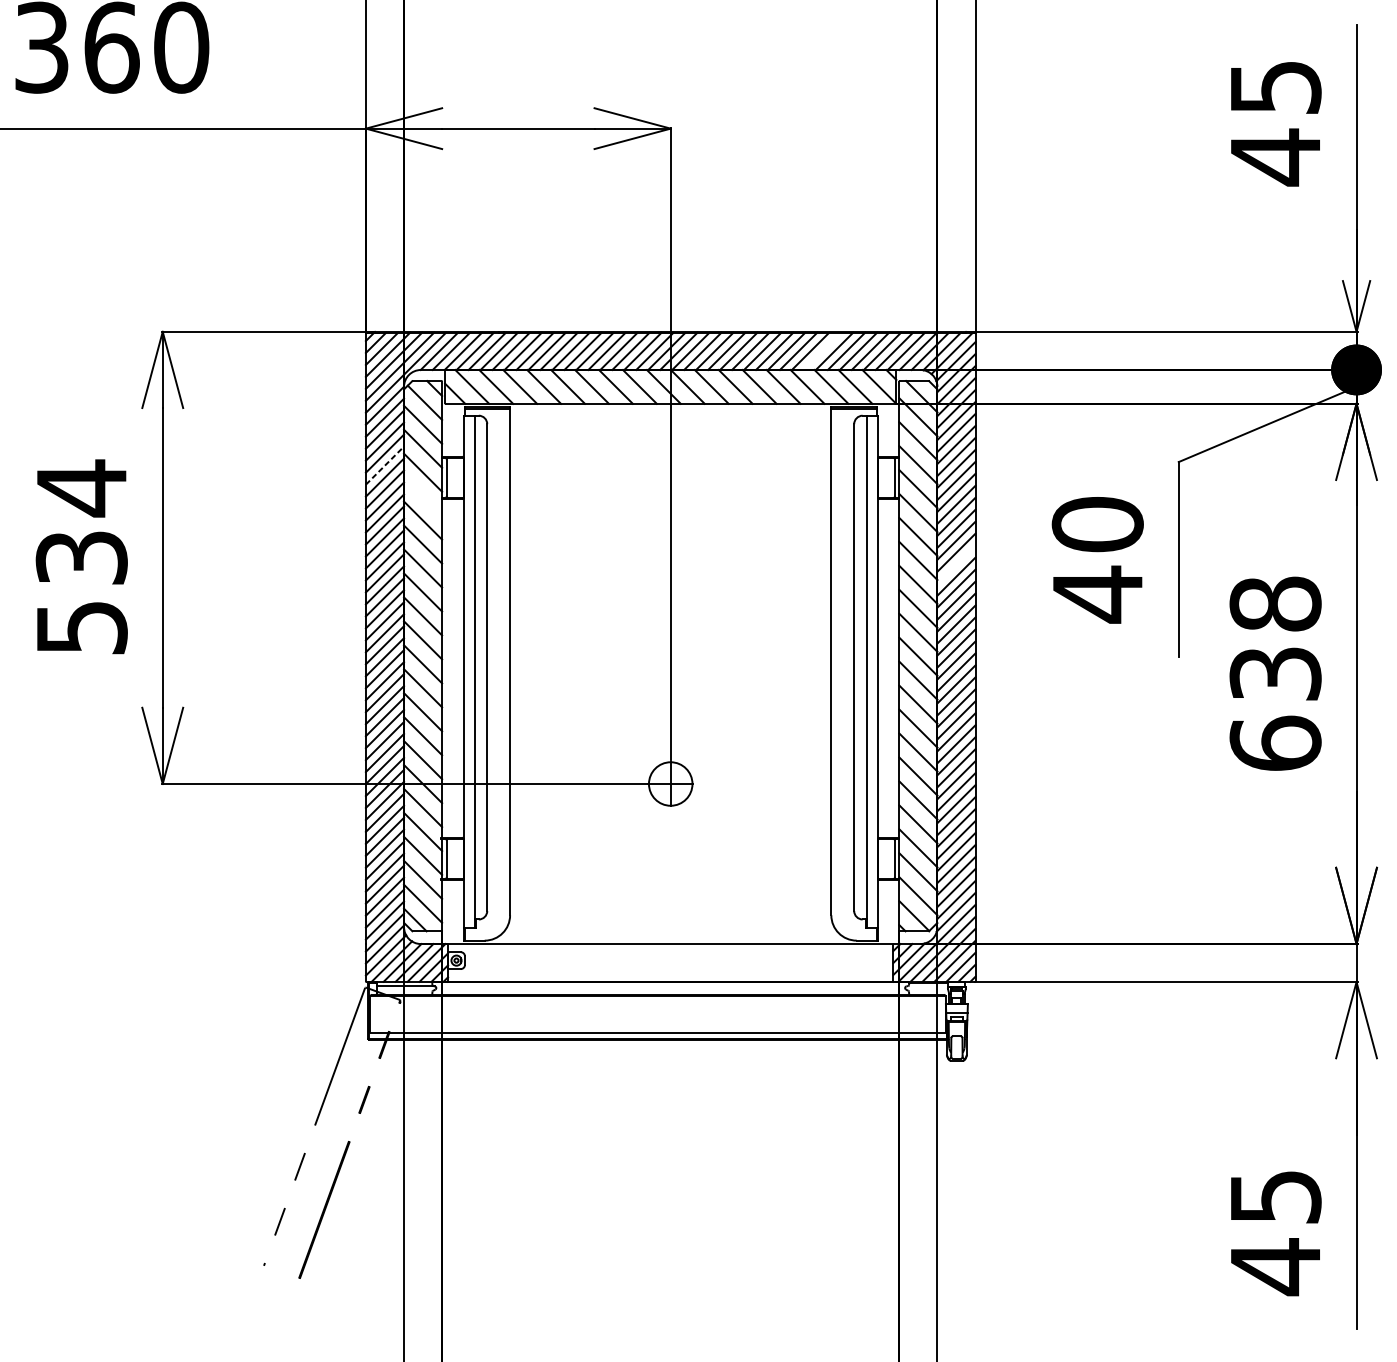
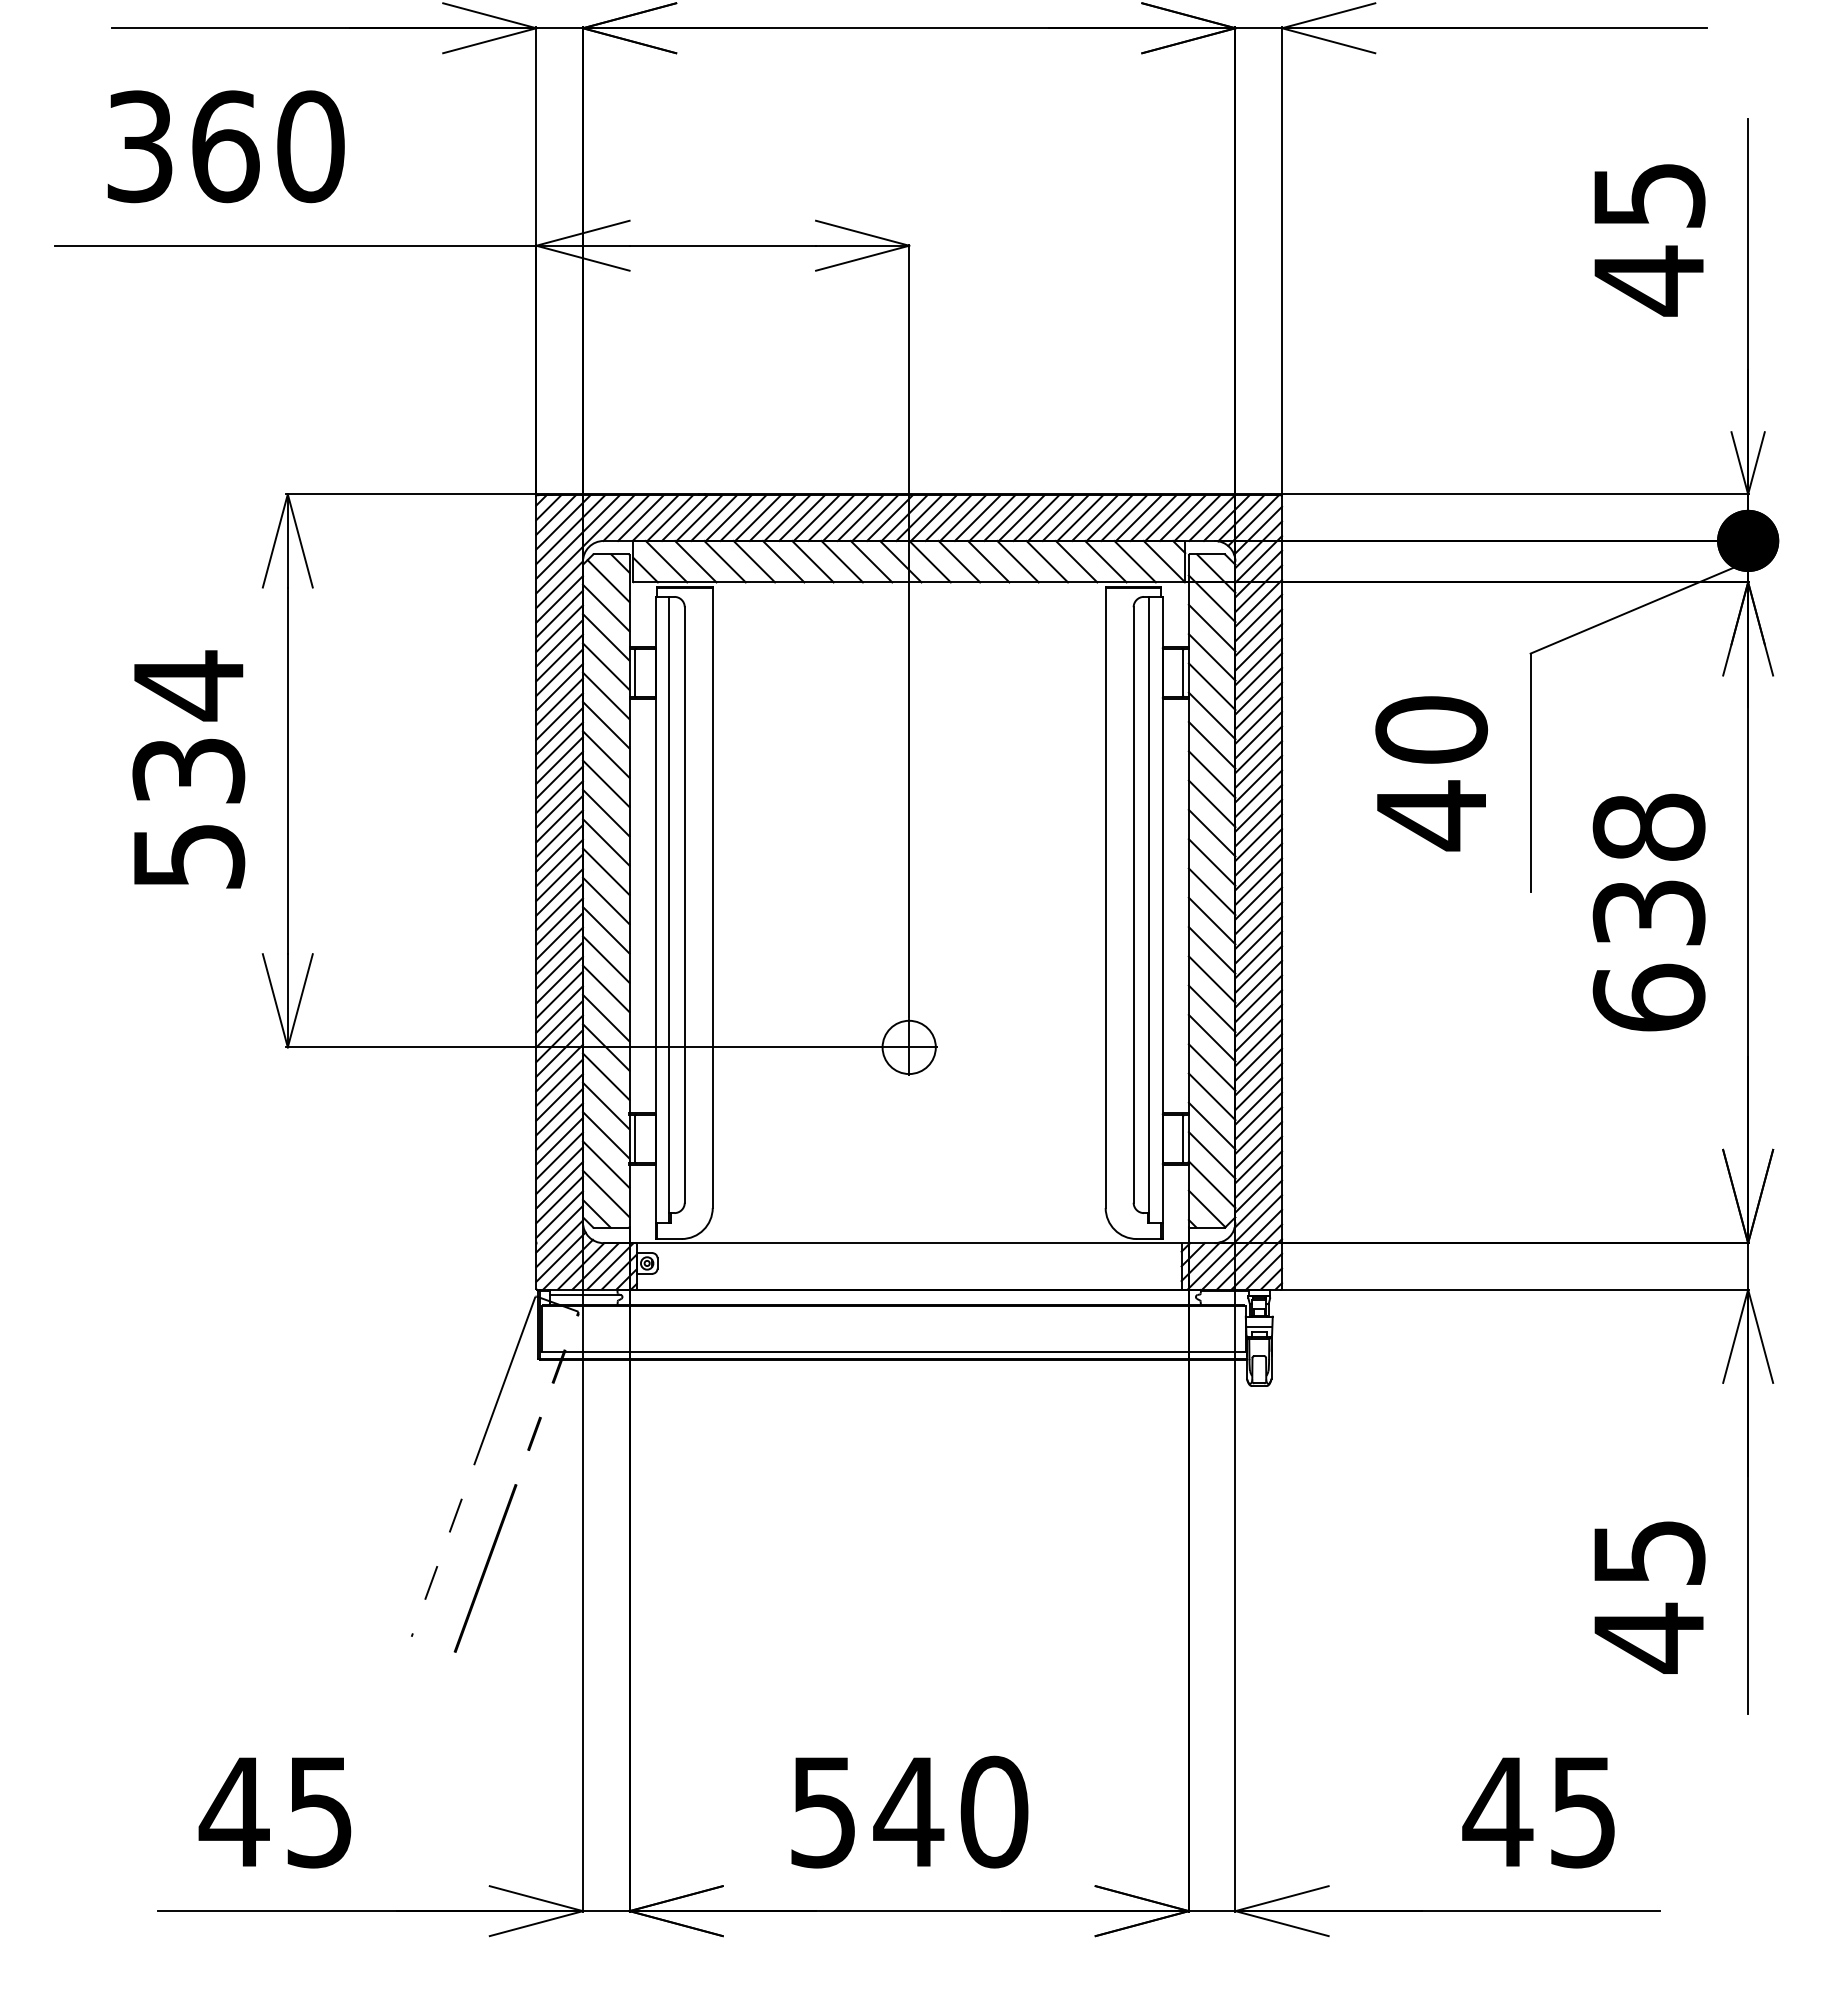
line: (822, 350) -> (1094, 517), added
line: (384, 465) -> (559, 657), dashed -> solid
line: (422, 496) -> (605, 695), added
line: (956, 564) -> (1258, 778), added

